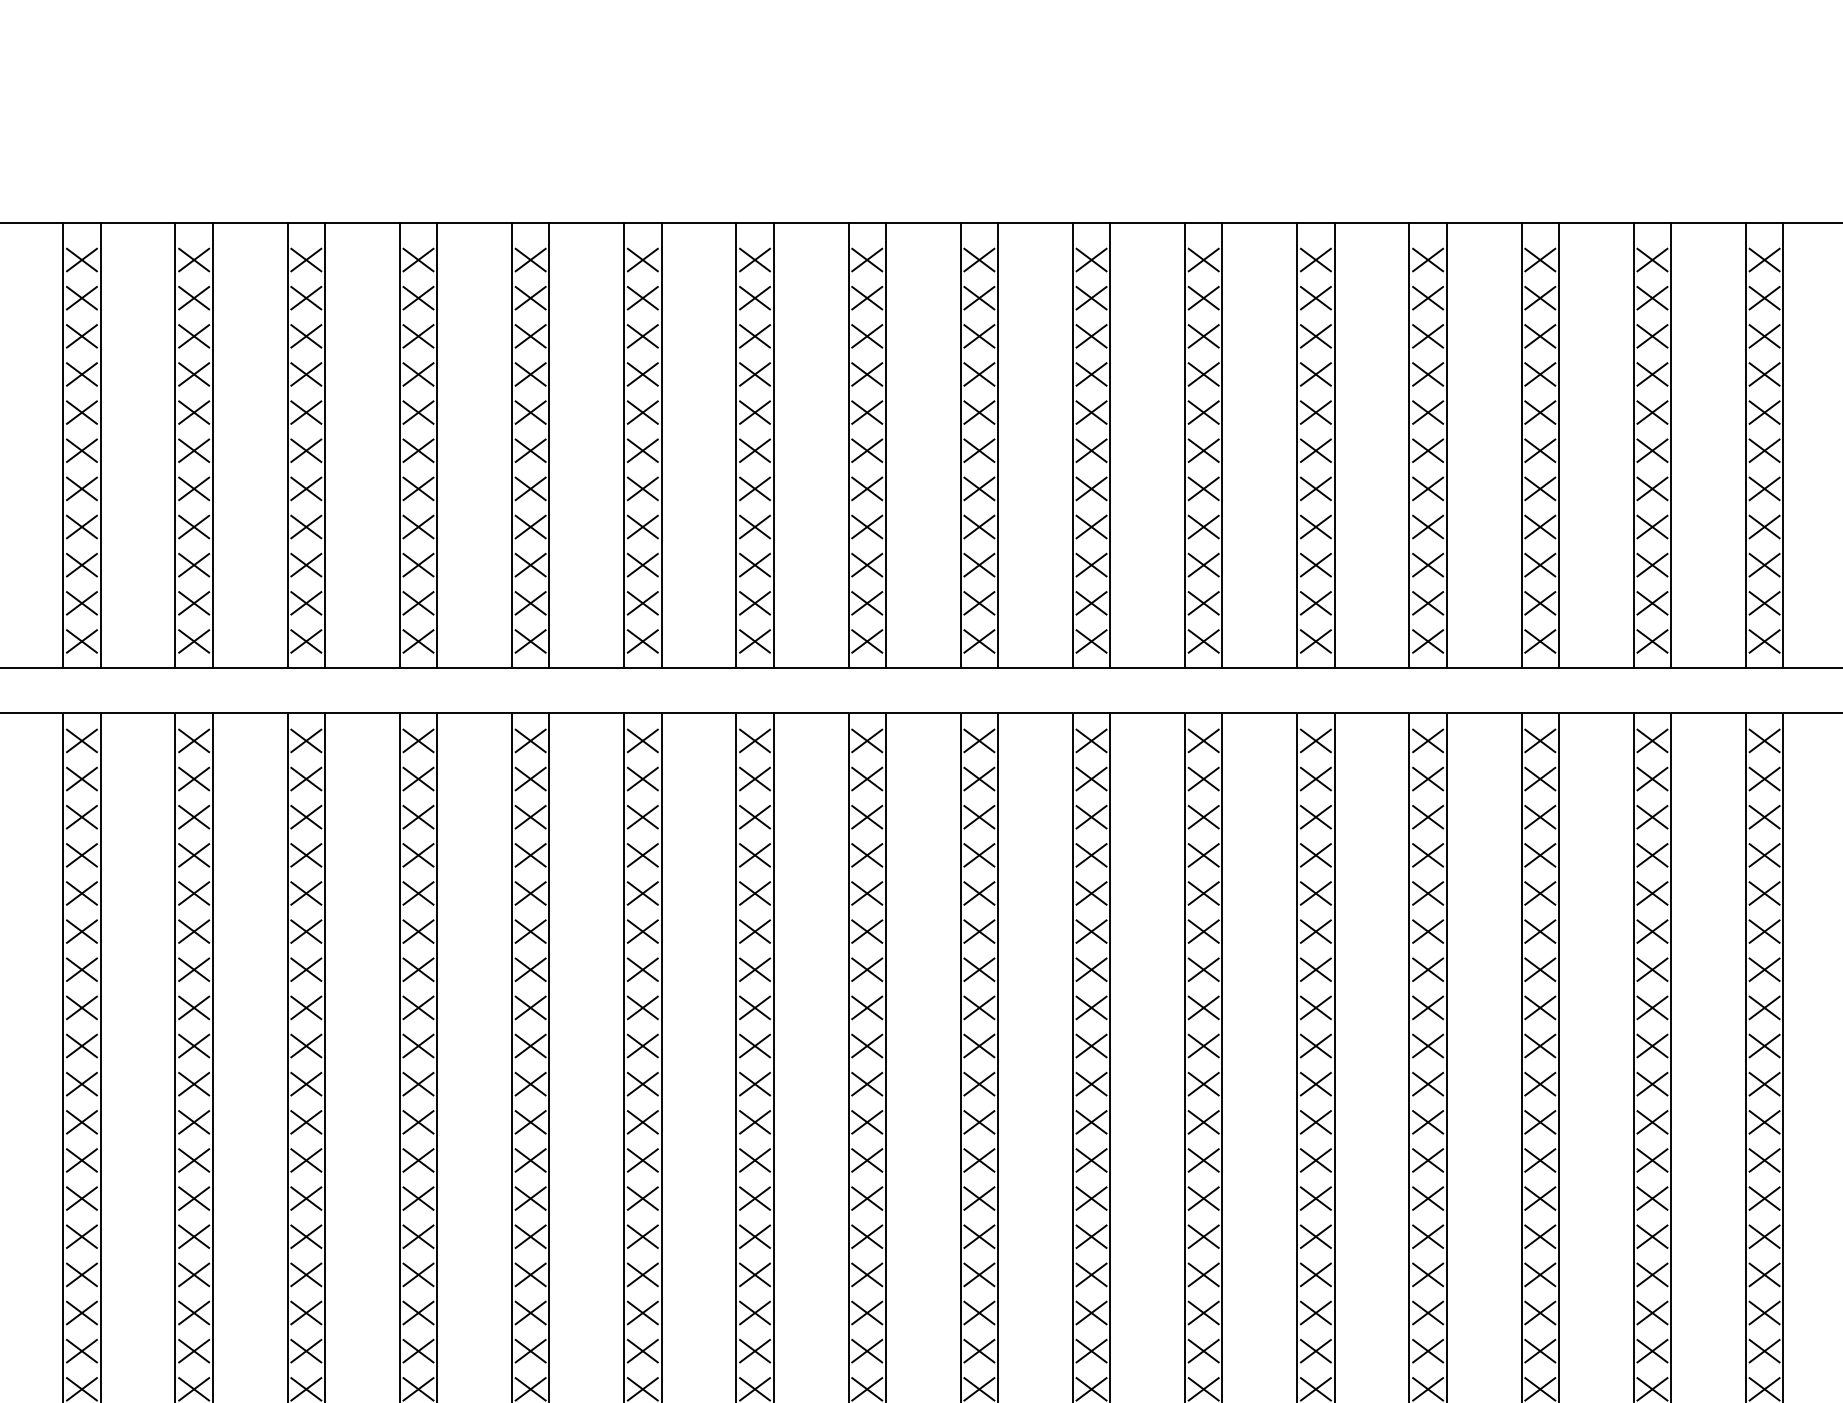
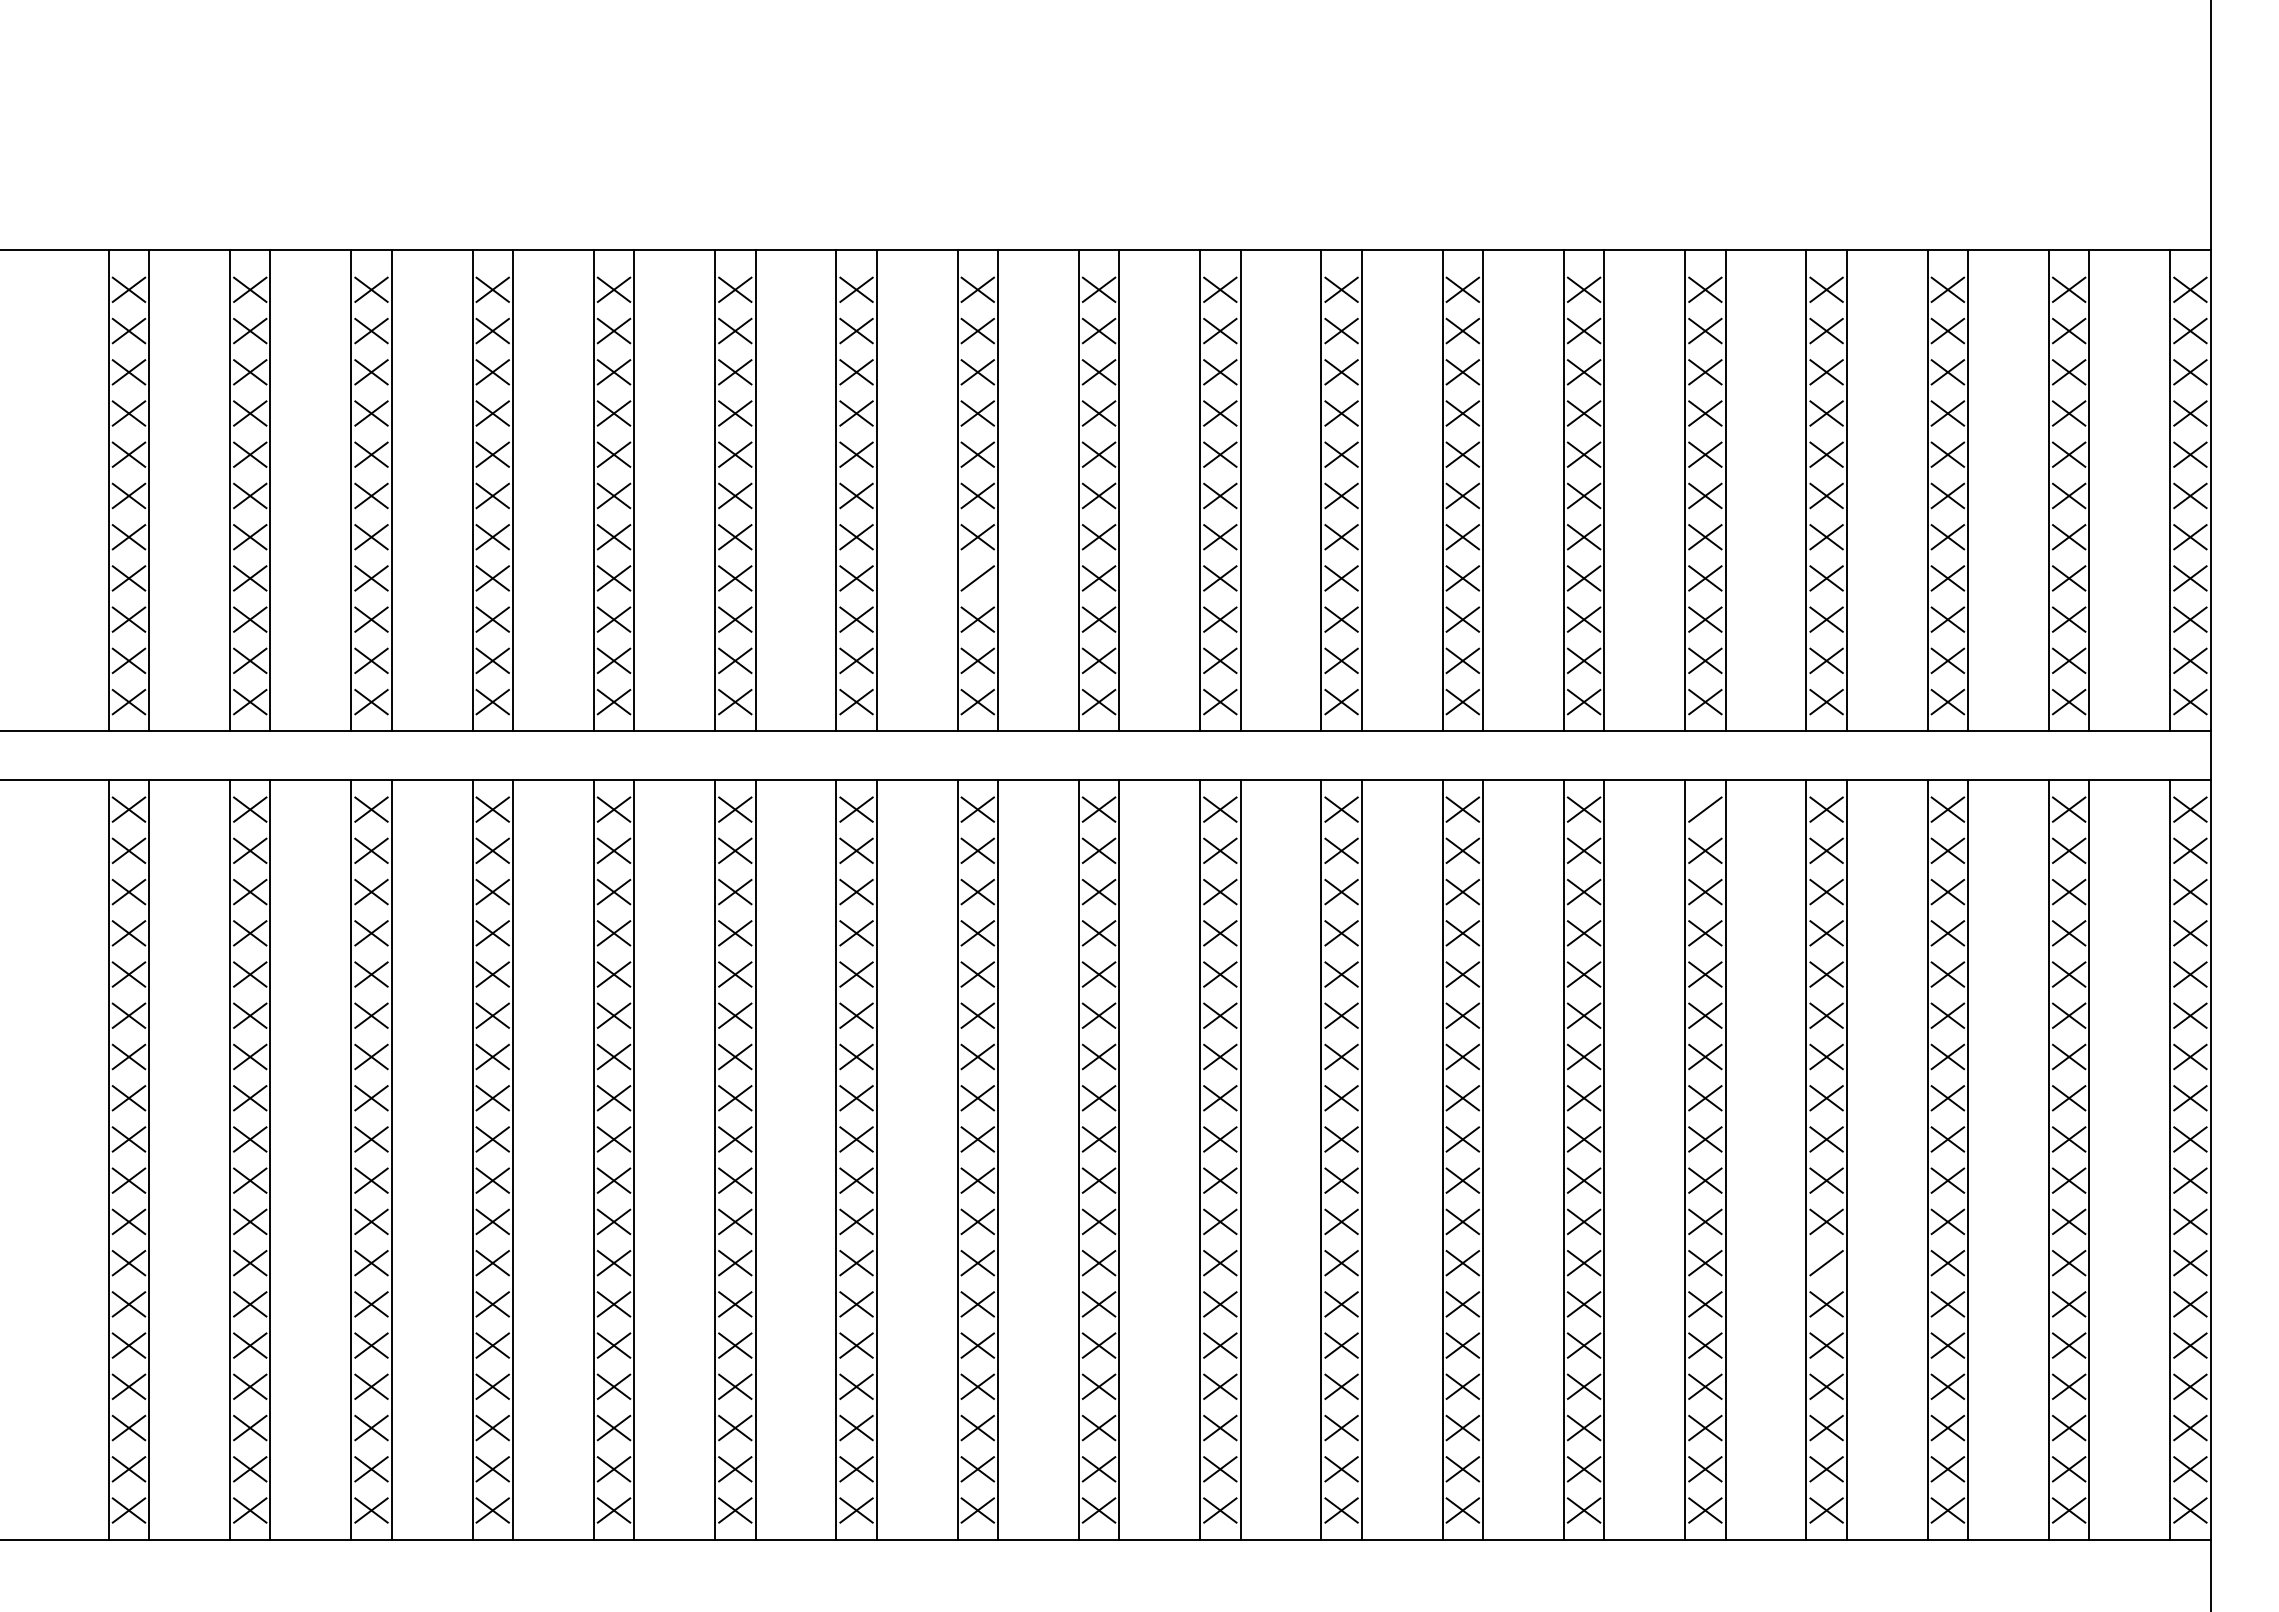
line: (754, 527) -> (977, 578), removed
line: (1428, 740) -> (1705, 809), removed
line: (1540, 1160) -> (1826, 1263), removed

